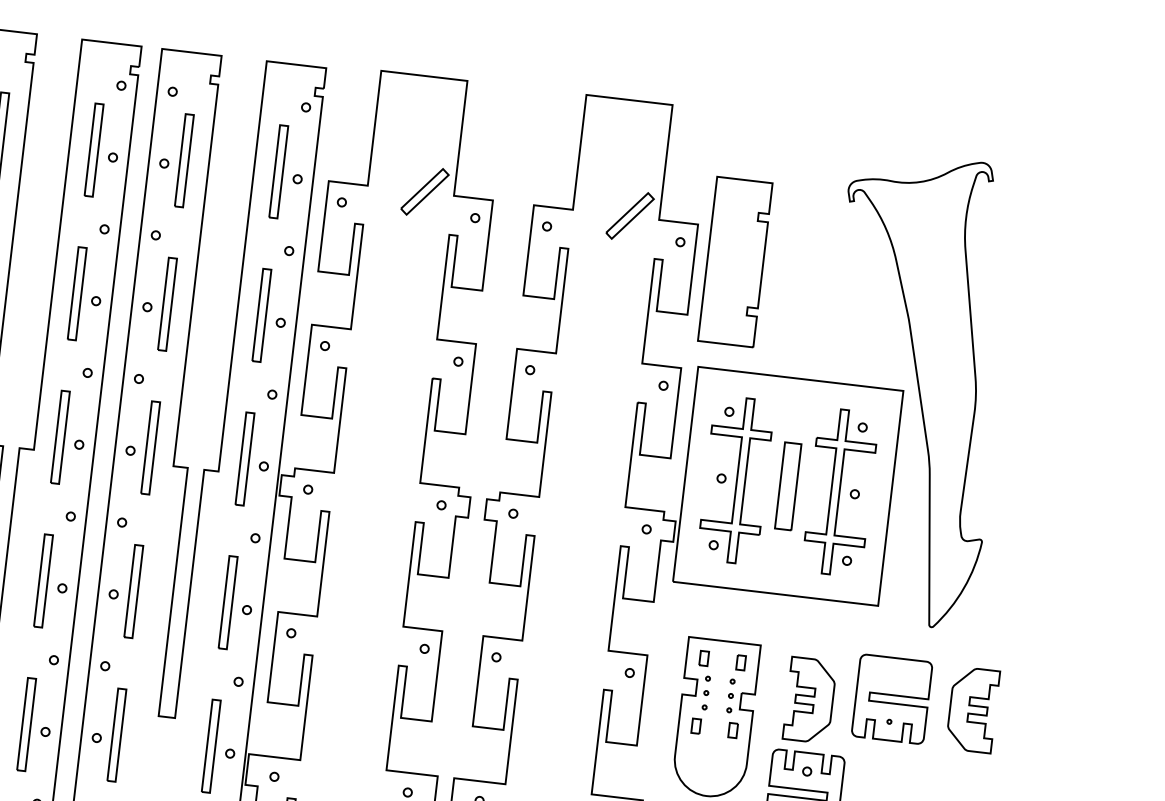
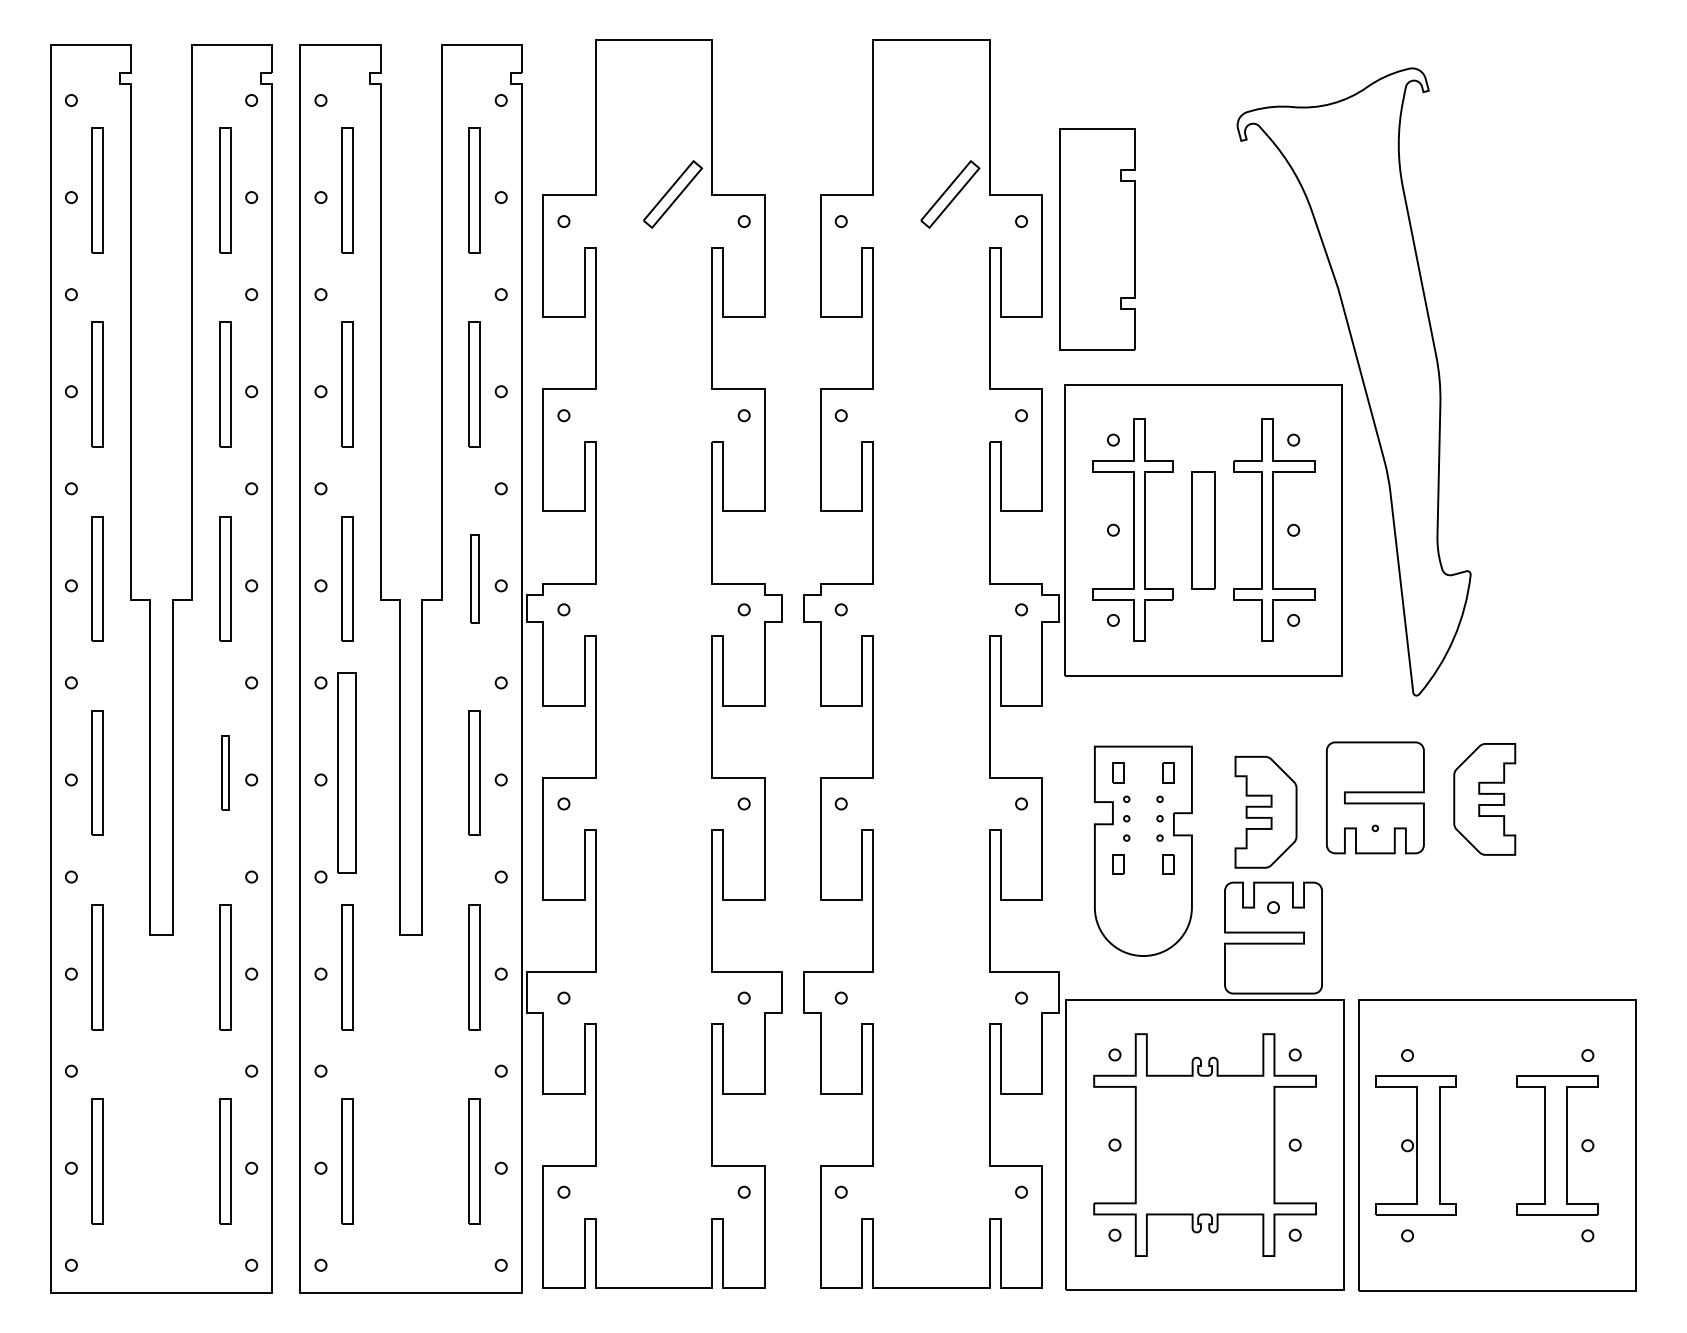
part: (244, 458) -> (474, 578), size x0.7
part: (43, 580) -> (225, 772), size x0.6
part: (133, 591) -> (347, 772), size x1.6

